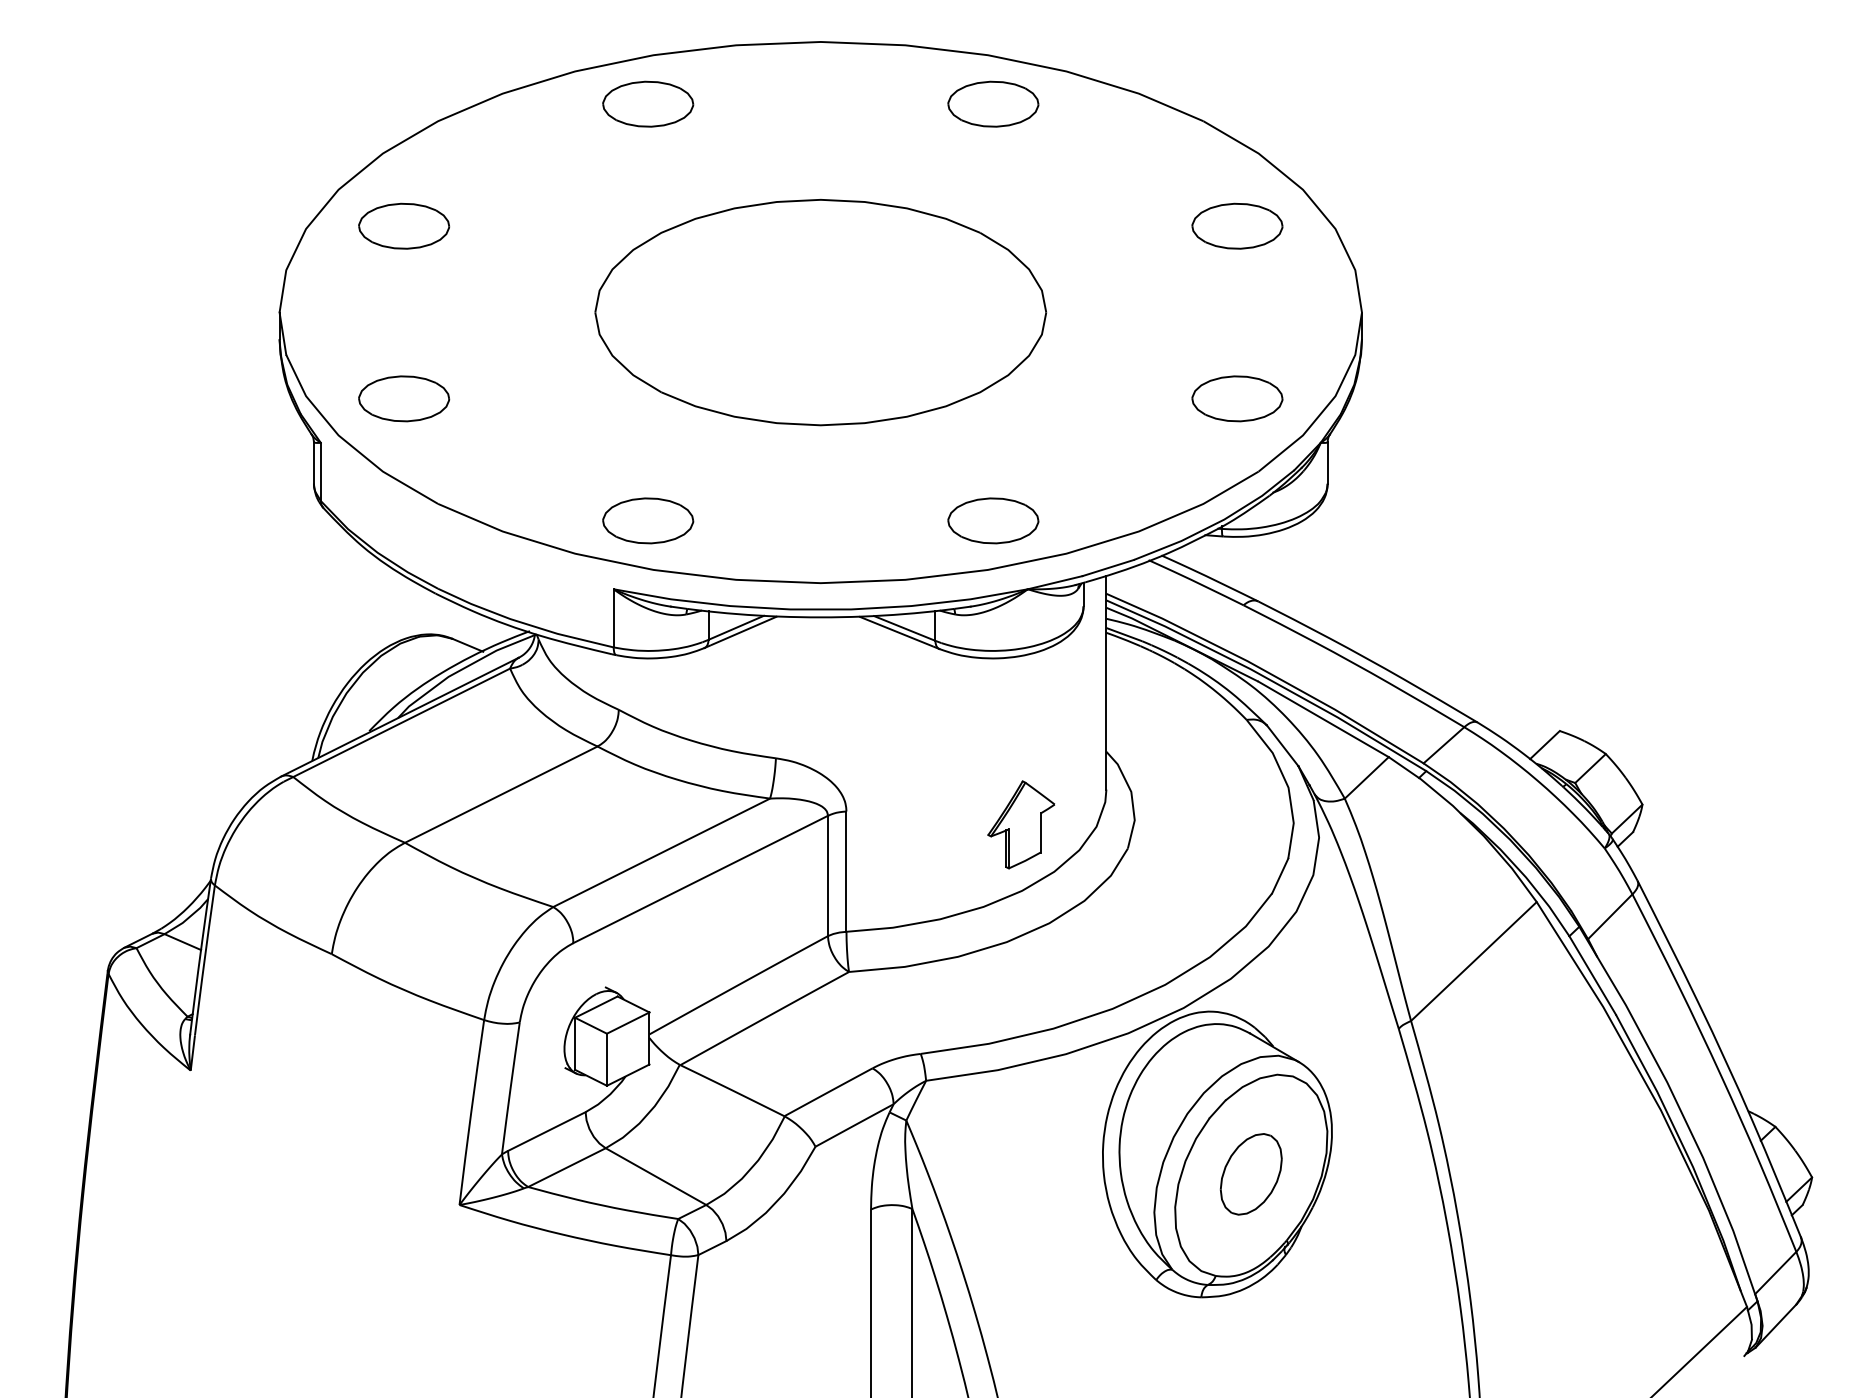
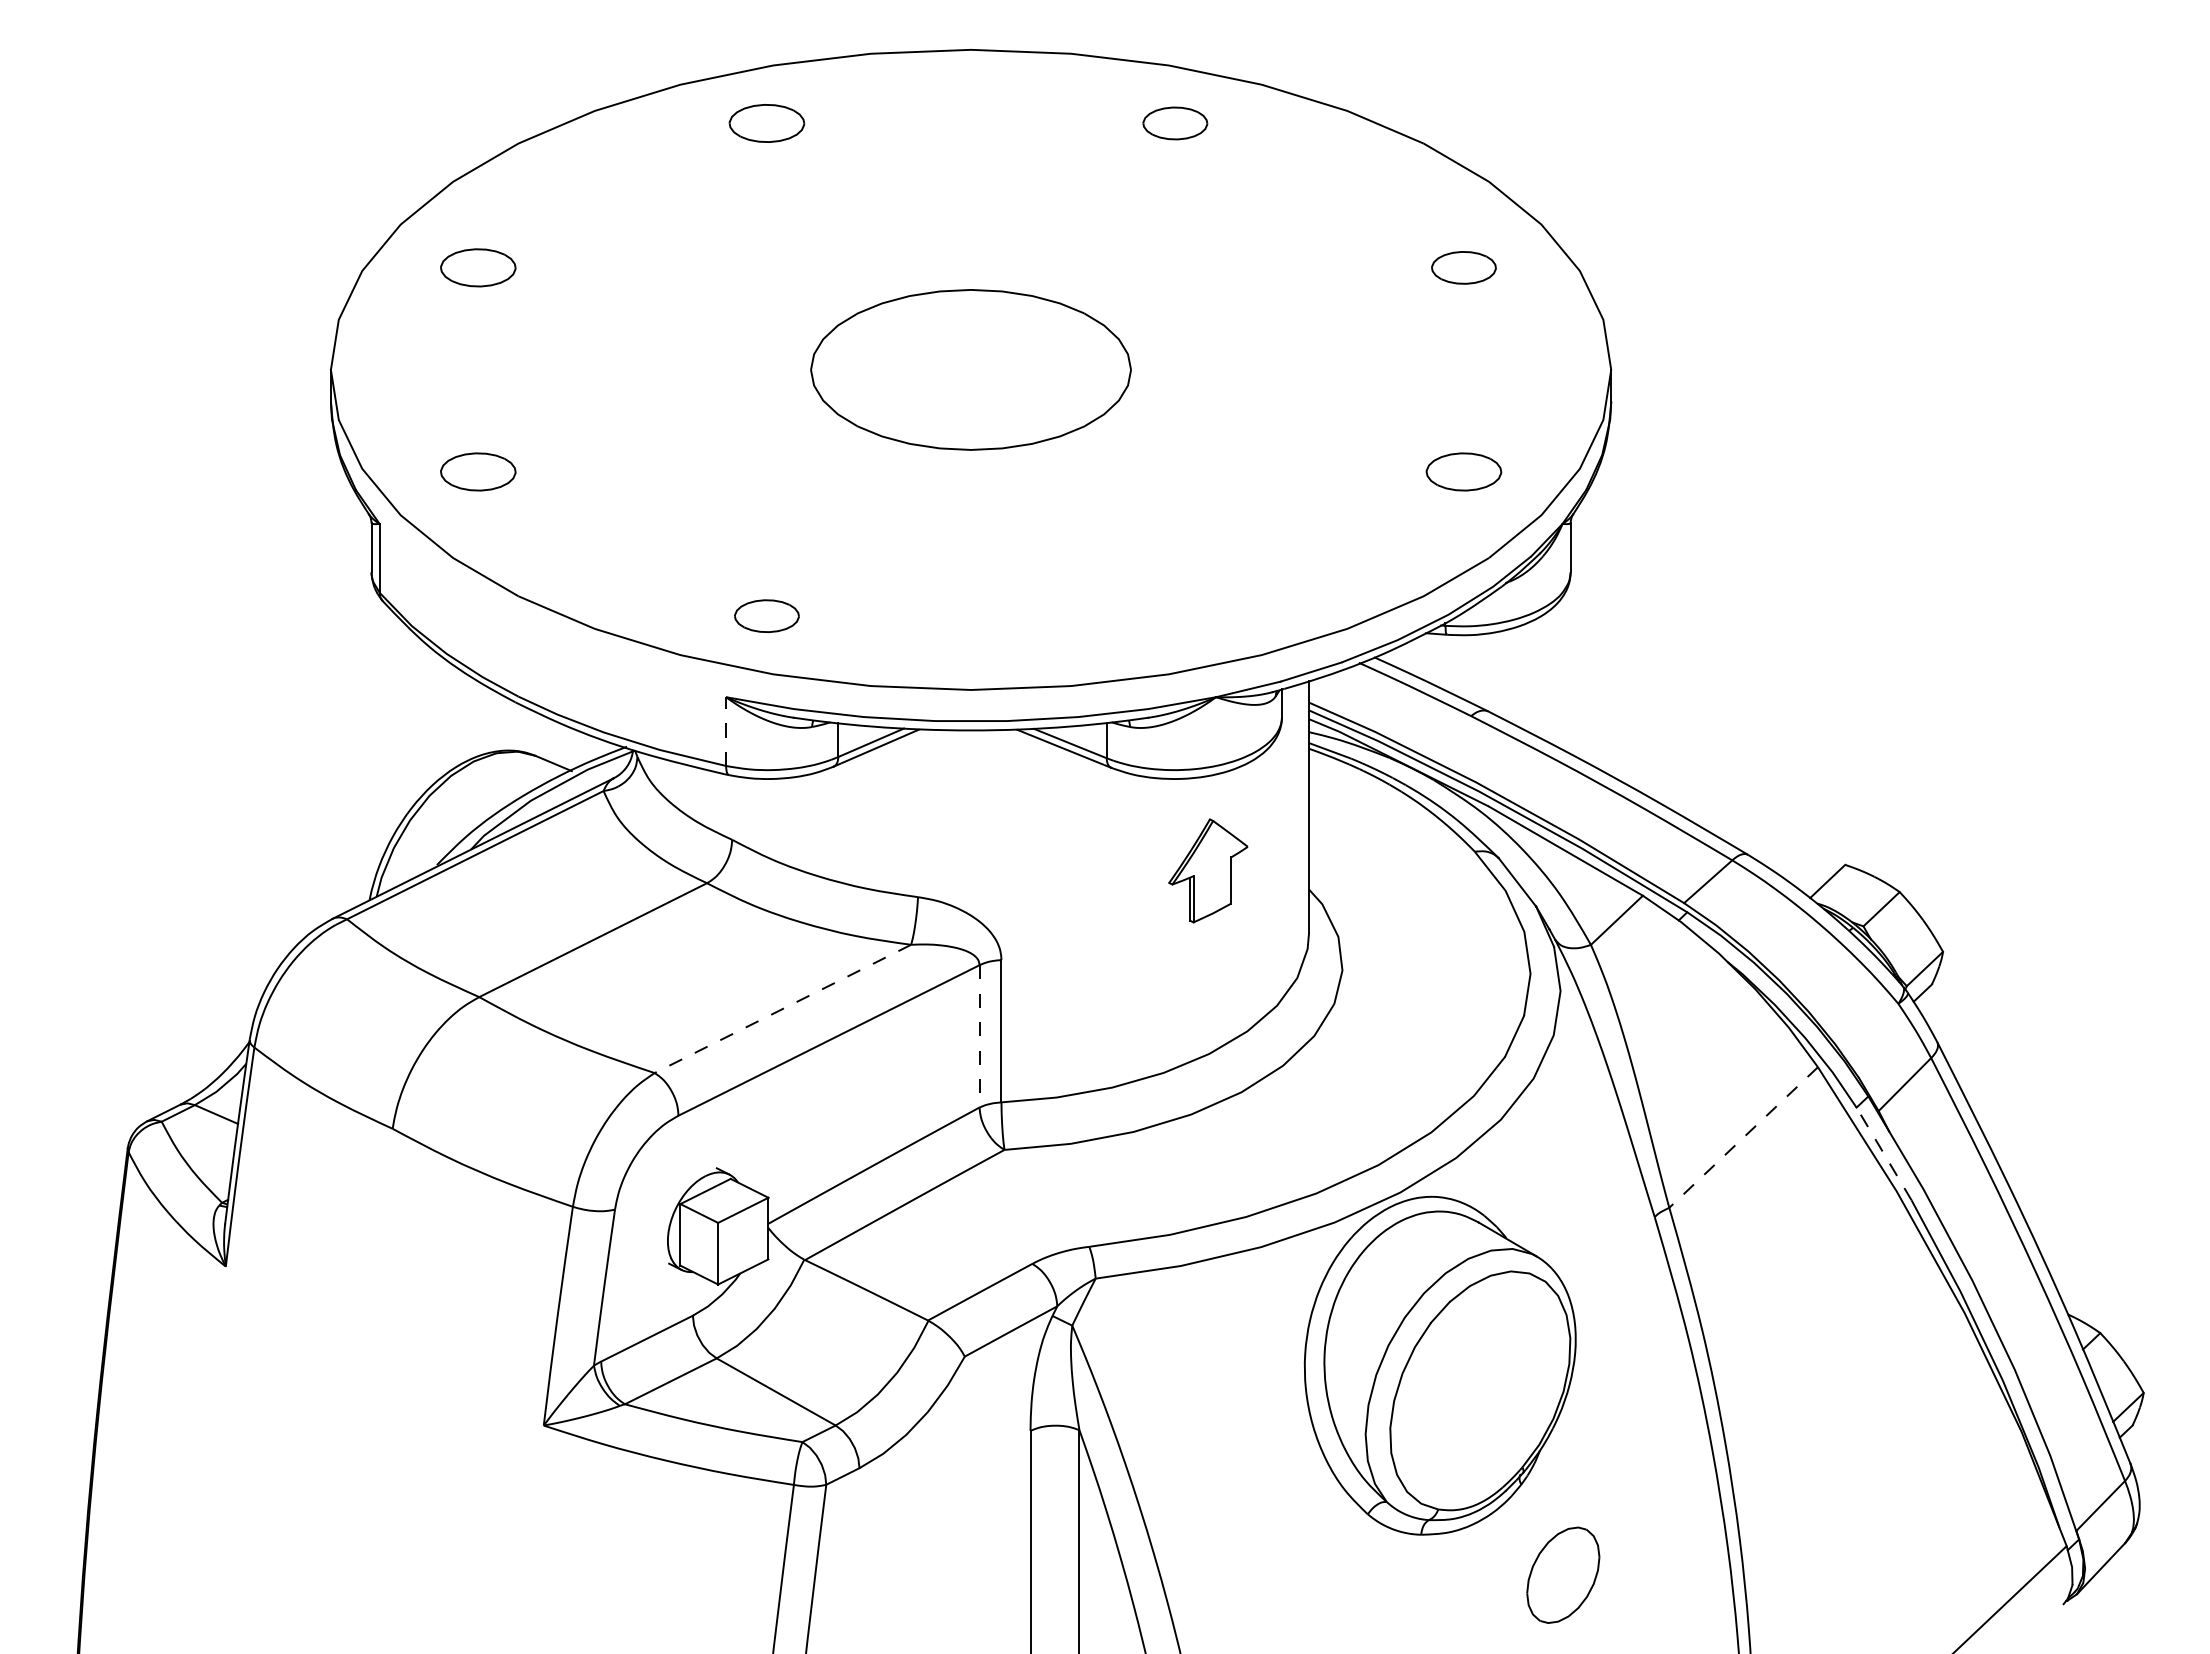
part: (647, 104) -> (766, 123), size x0.7
part: (993, 104) -> (1175, 123), size x0.6
part: (404, 225) -> (478, 267), size x0.7
part: (1237, 225) -> (1463, 267), size x0.6
part: (820, 312) -> (970, 369), size x0.6
part: (404, 398) -> (478, 471), size x0.7
part: (1237, 398) -> (1463, 471), size x0.7
part: (647, 520) -> (766, 615), size x0.6
part: (993, 520) -> (1175, 615), removed
line: (614, 618) -> (726, 731), solid -> dashed
part: (1021, 824) -> (1208, 870), moved
line: (661, 853) -> (782, 1009), solid -> dashed
line: (827, 876) -> (979, 1036), solid -> dashed
line: (1473, 961) -> (1743, 1137), solid -> dashed
line: (1592, 975) -> (1884, 1153), solid -> dashed
part: (1251, 1173) -> (1563, 1574), moved

